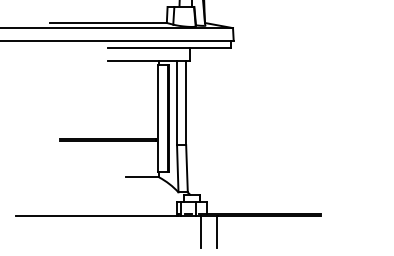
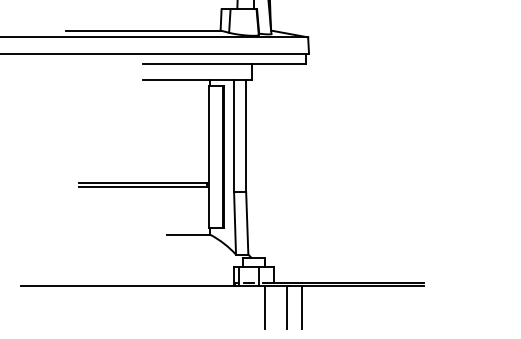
line: (228, 232) -> (302, 307), added

